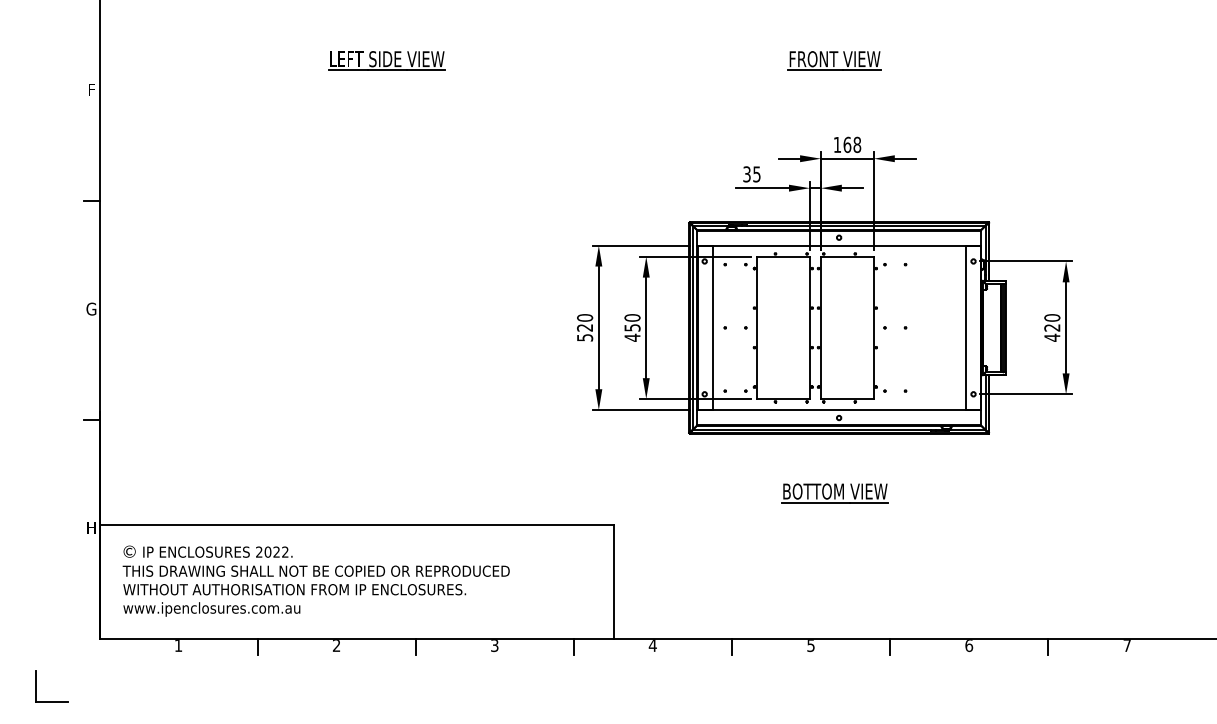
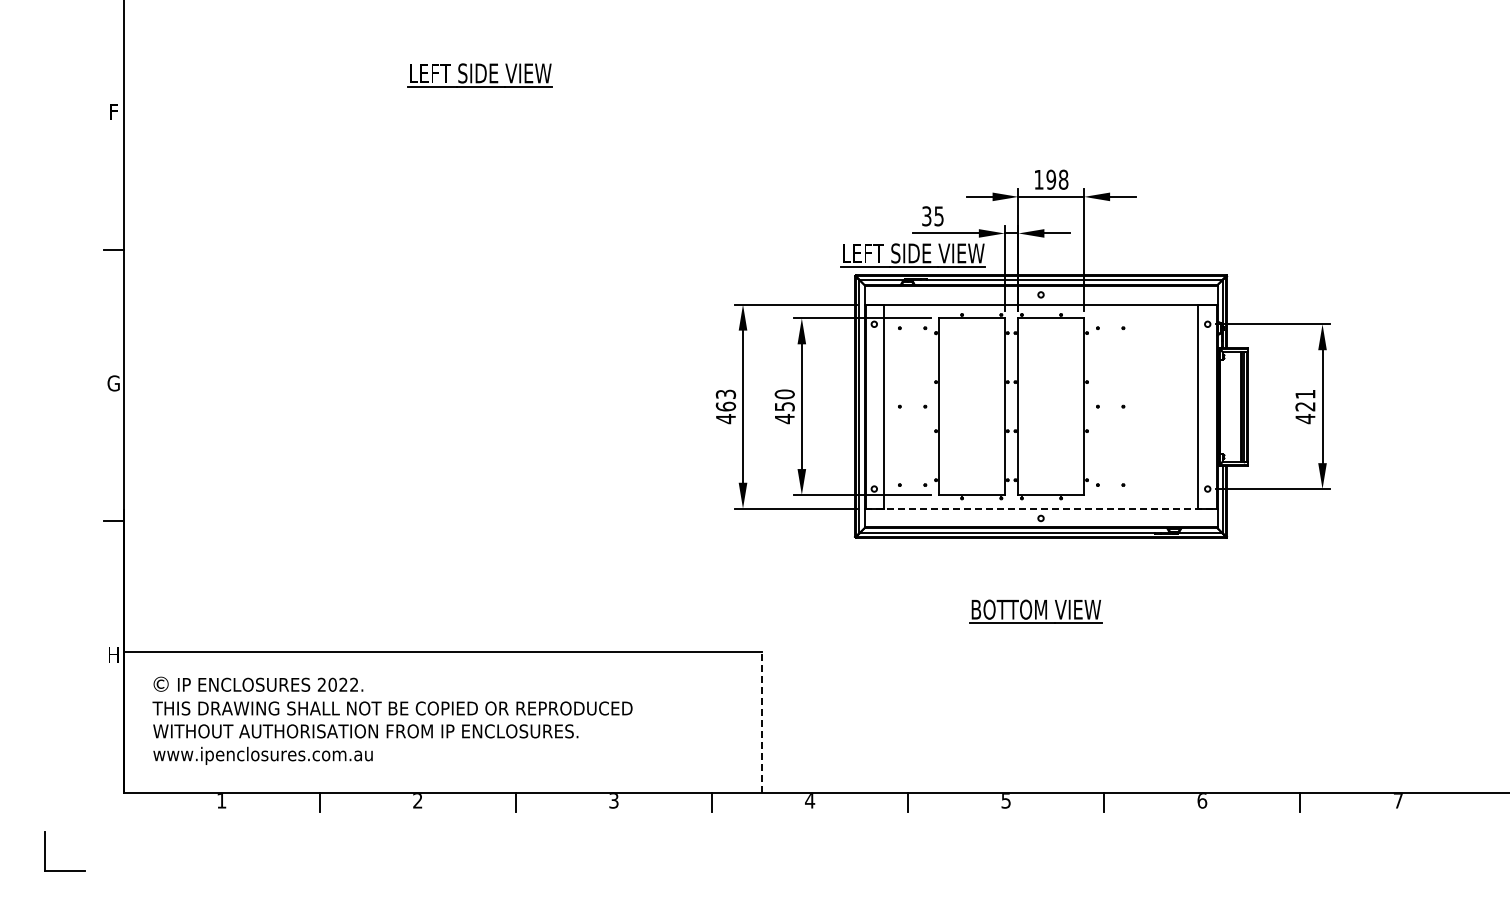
part: (834, 60) -> (1035, 75), removed
text: (847, 144) -> (1051, 179), 168 -> 198
part: (735, 205) -> (912, 255), added
text: (1052, 318) -> (1305, 394), 420 -> 421
text: (584, 327) -> (725, 406), 520 -> 463
line: (839, 409) -> (1041, 508), solid -> dashed
line: (613, 582) -> (761, 722), solid -> dashed

